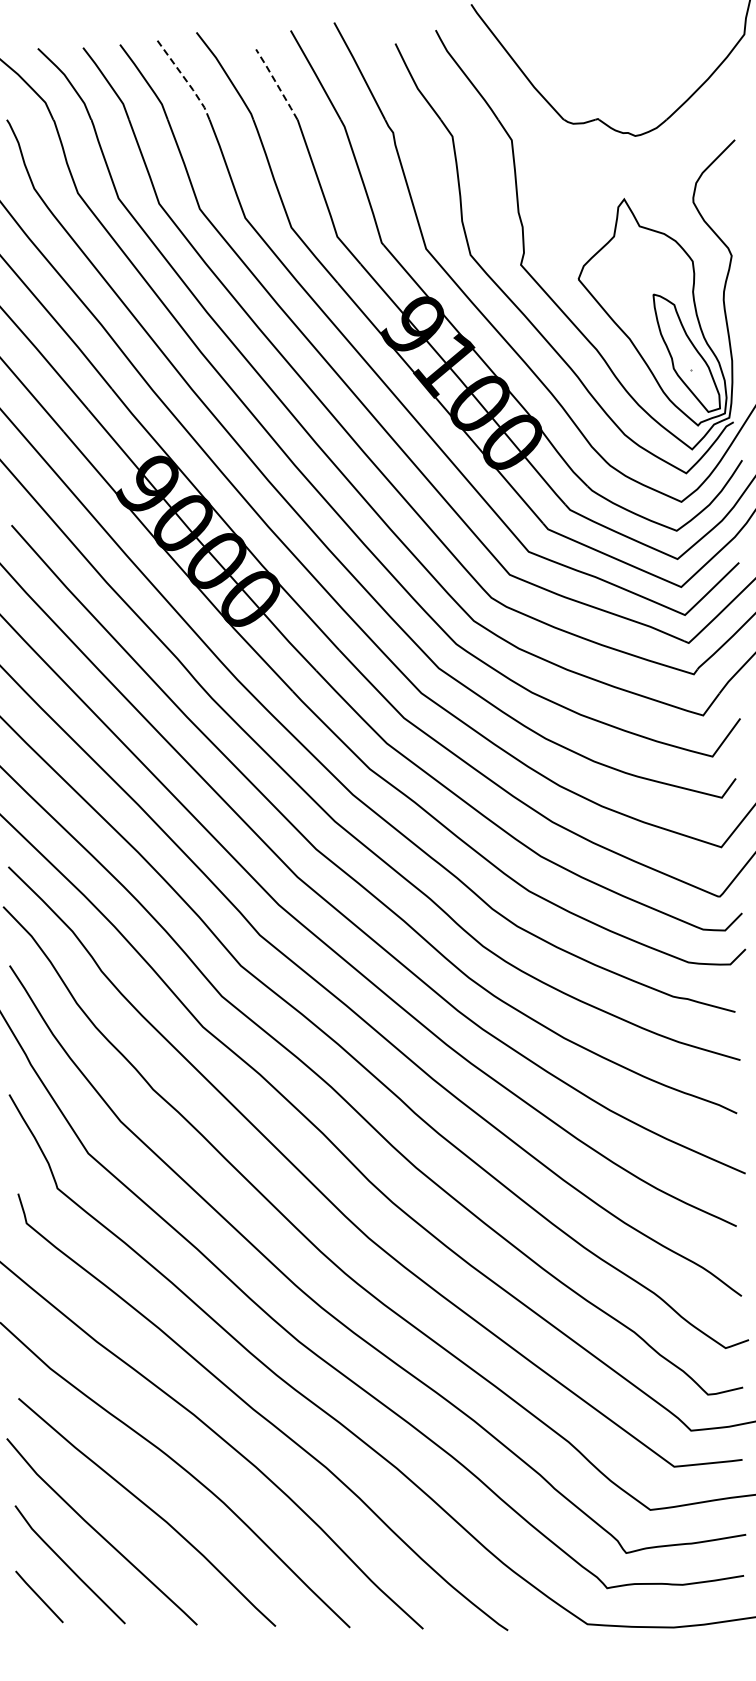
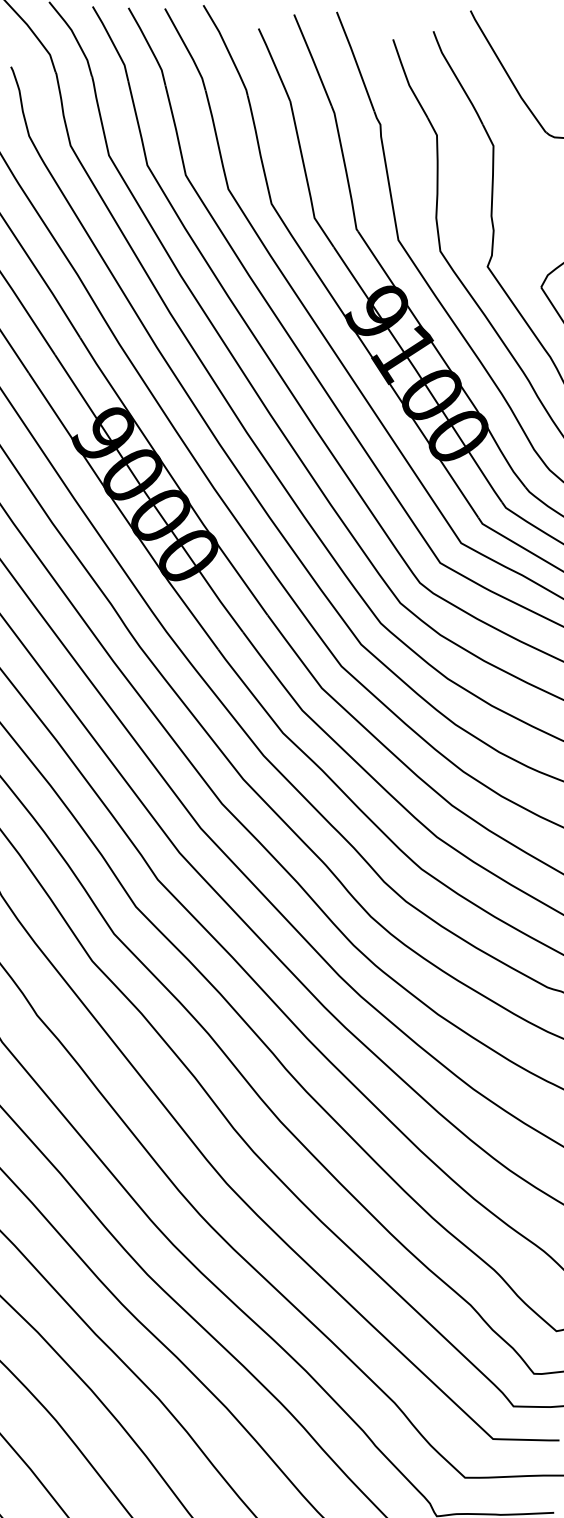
line: (186, 80) -> (188, 50), dashed -> solid
line: (276, 84) -> (274, 64), dashed -> solid

